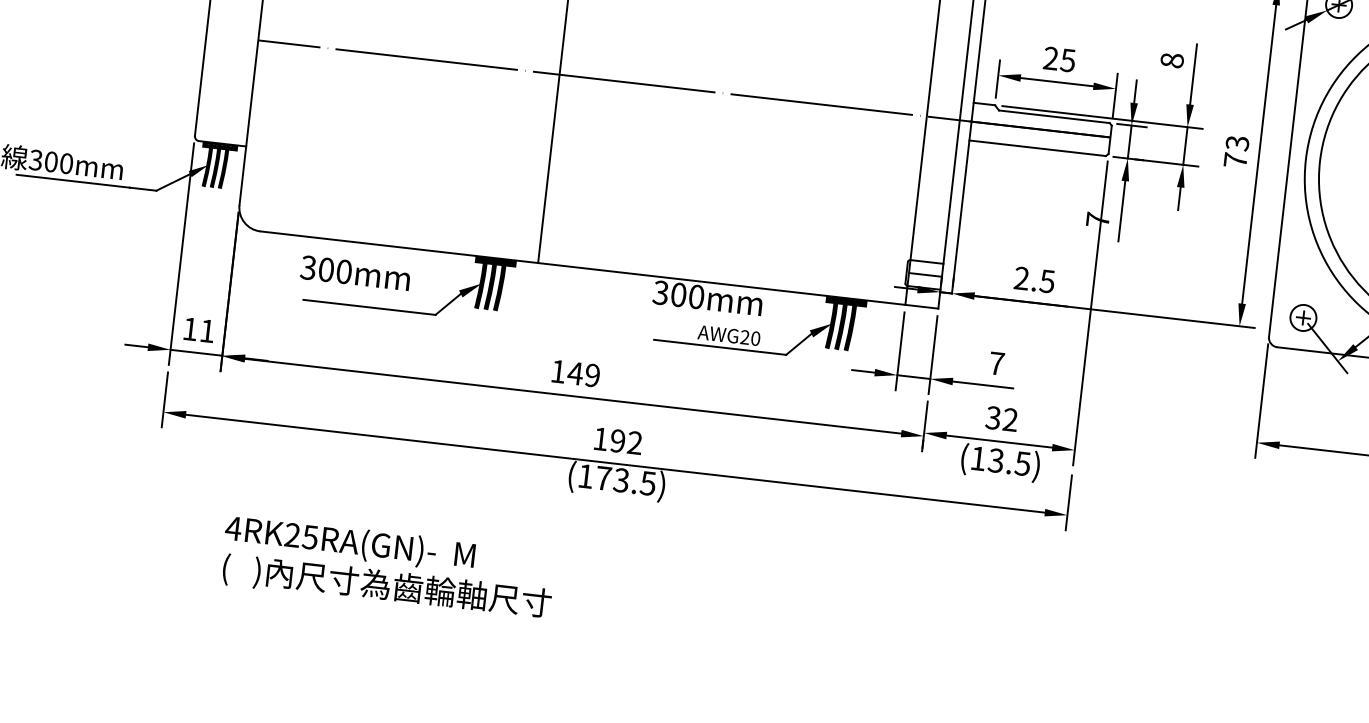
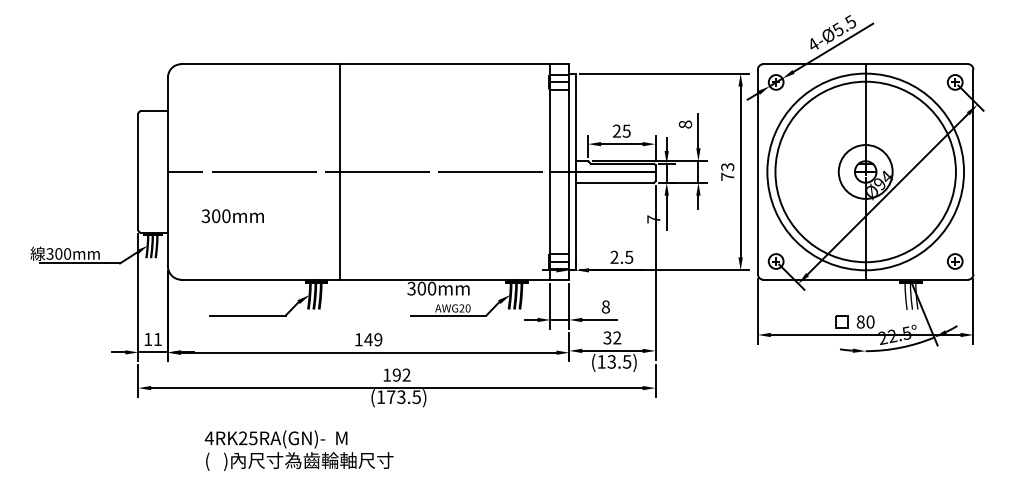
text: (354, 273) -> (232, 216), moved
text: (996, 362) -> (605, 306), 7 -> 8
text: (386, 567) -> (298, 450), moved

